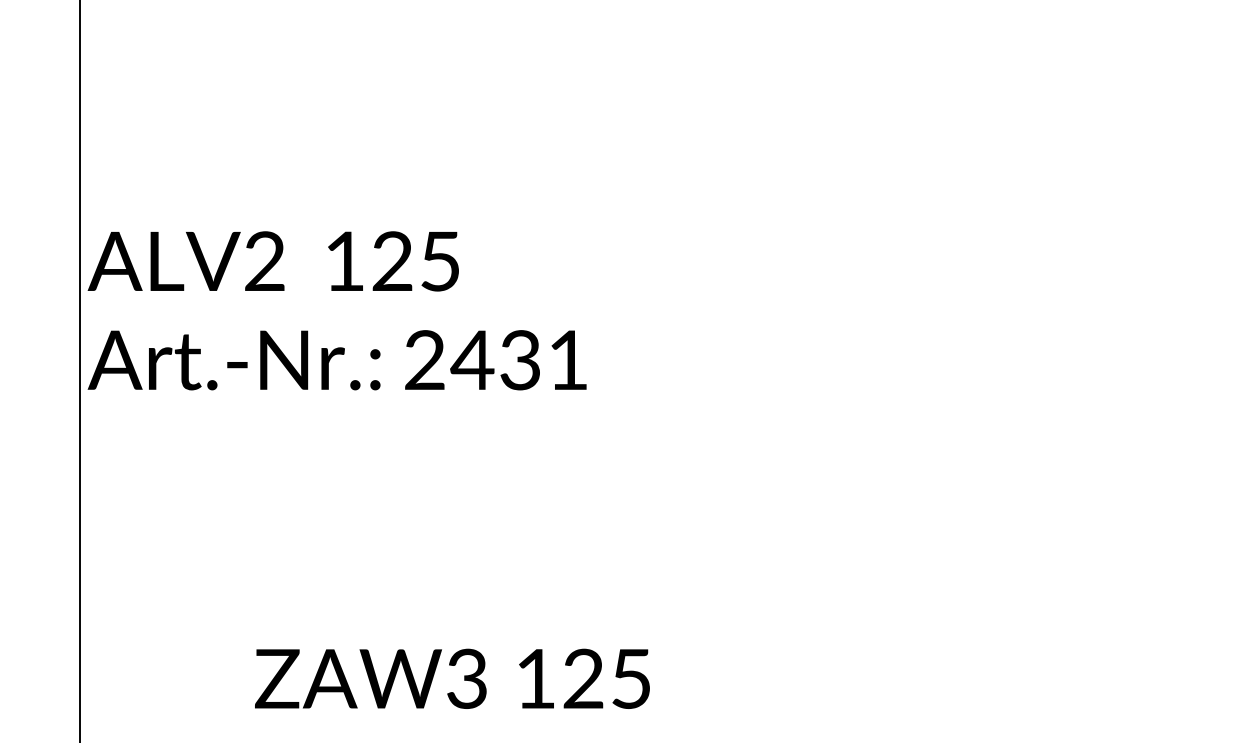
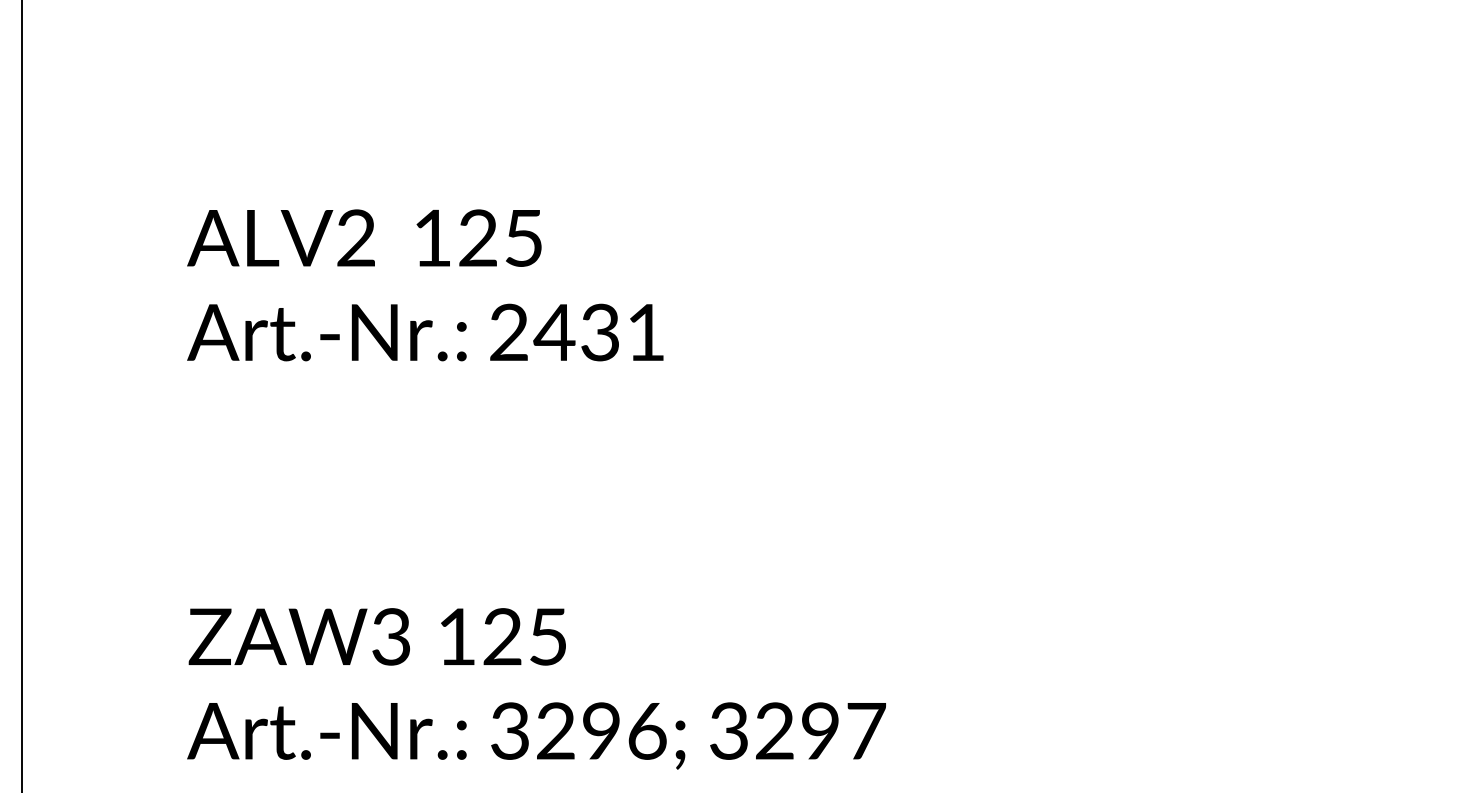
text: (337, 310) -> (425, 285), moved

